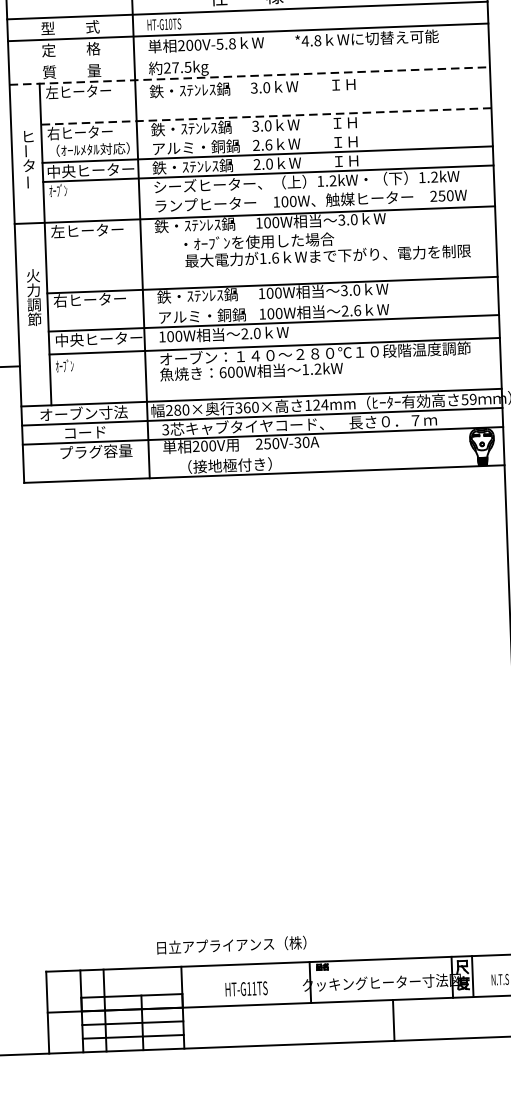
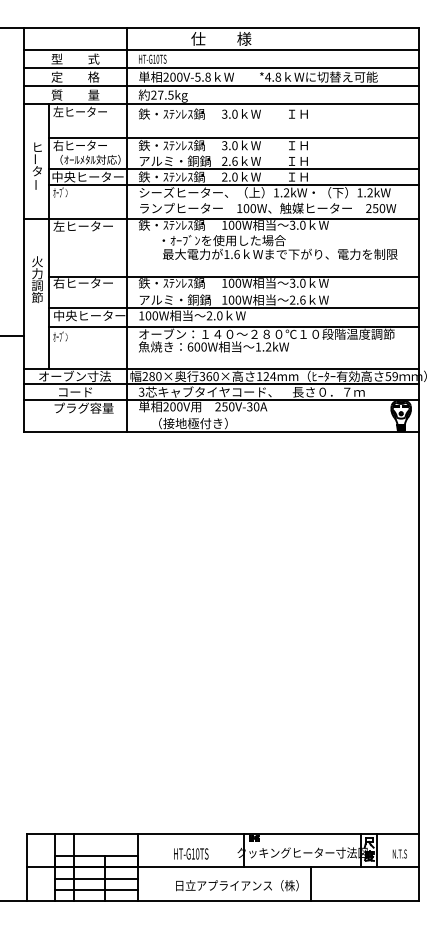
line: (247, 54) -> (220, 86), added
line: (249, 76) -> (221, 104), dashed -> solid
line: (266, 115) -> (233, 137), dashed -> solid
text: (231, 945) -> (237, 885), moved
text: (254, 988) -> (197, 853), HT-G11TS -> HT-G10TS

